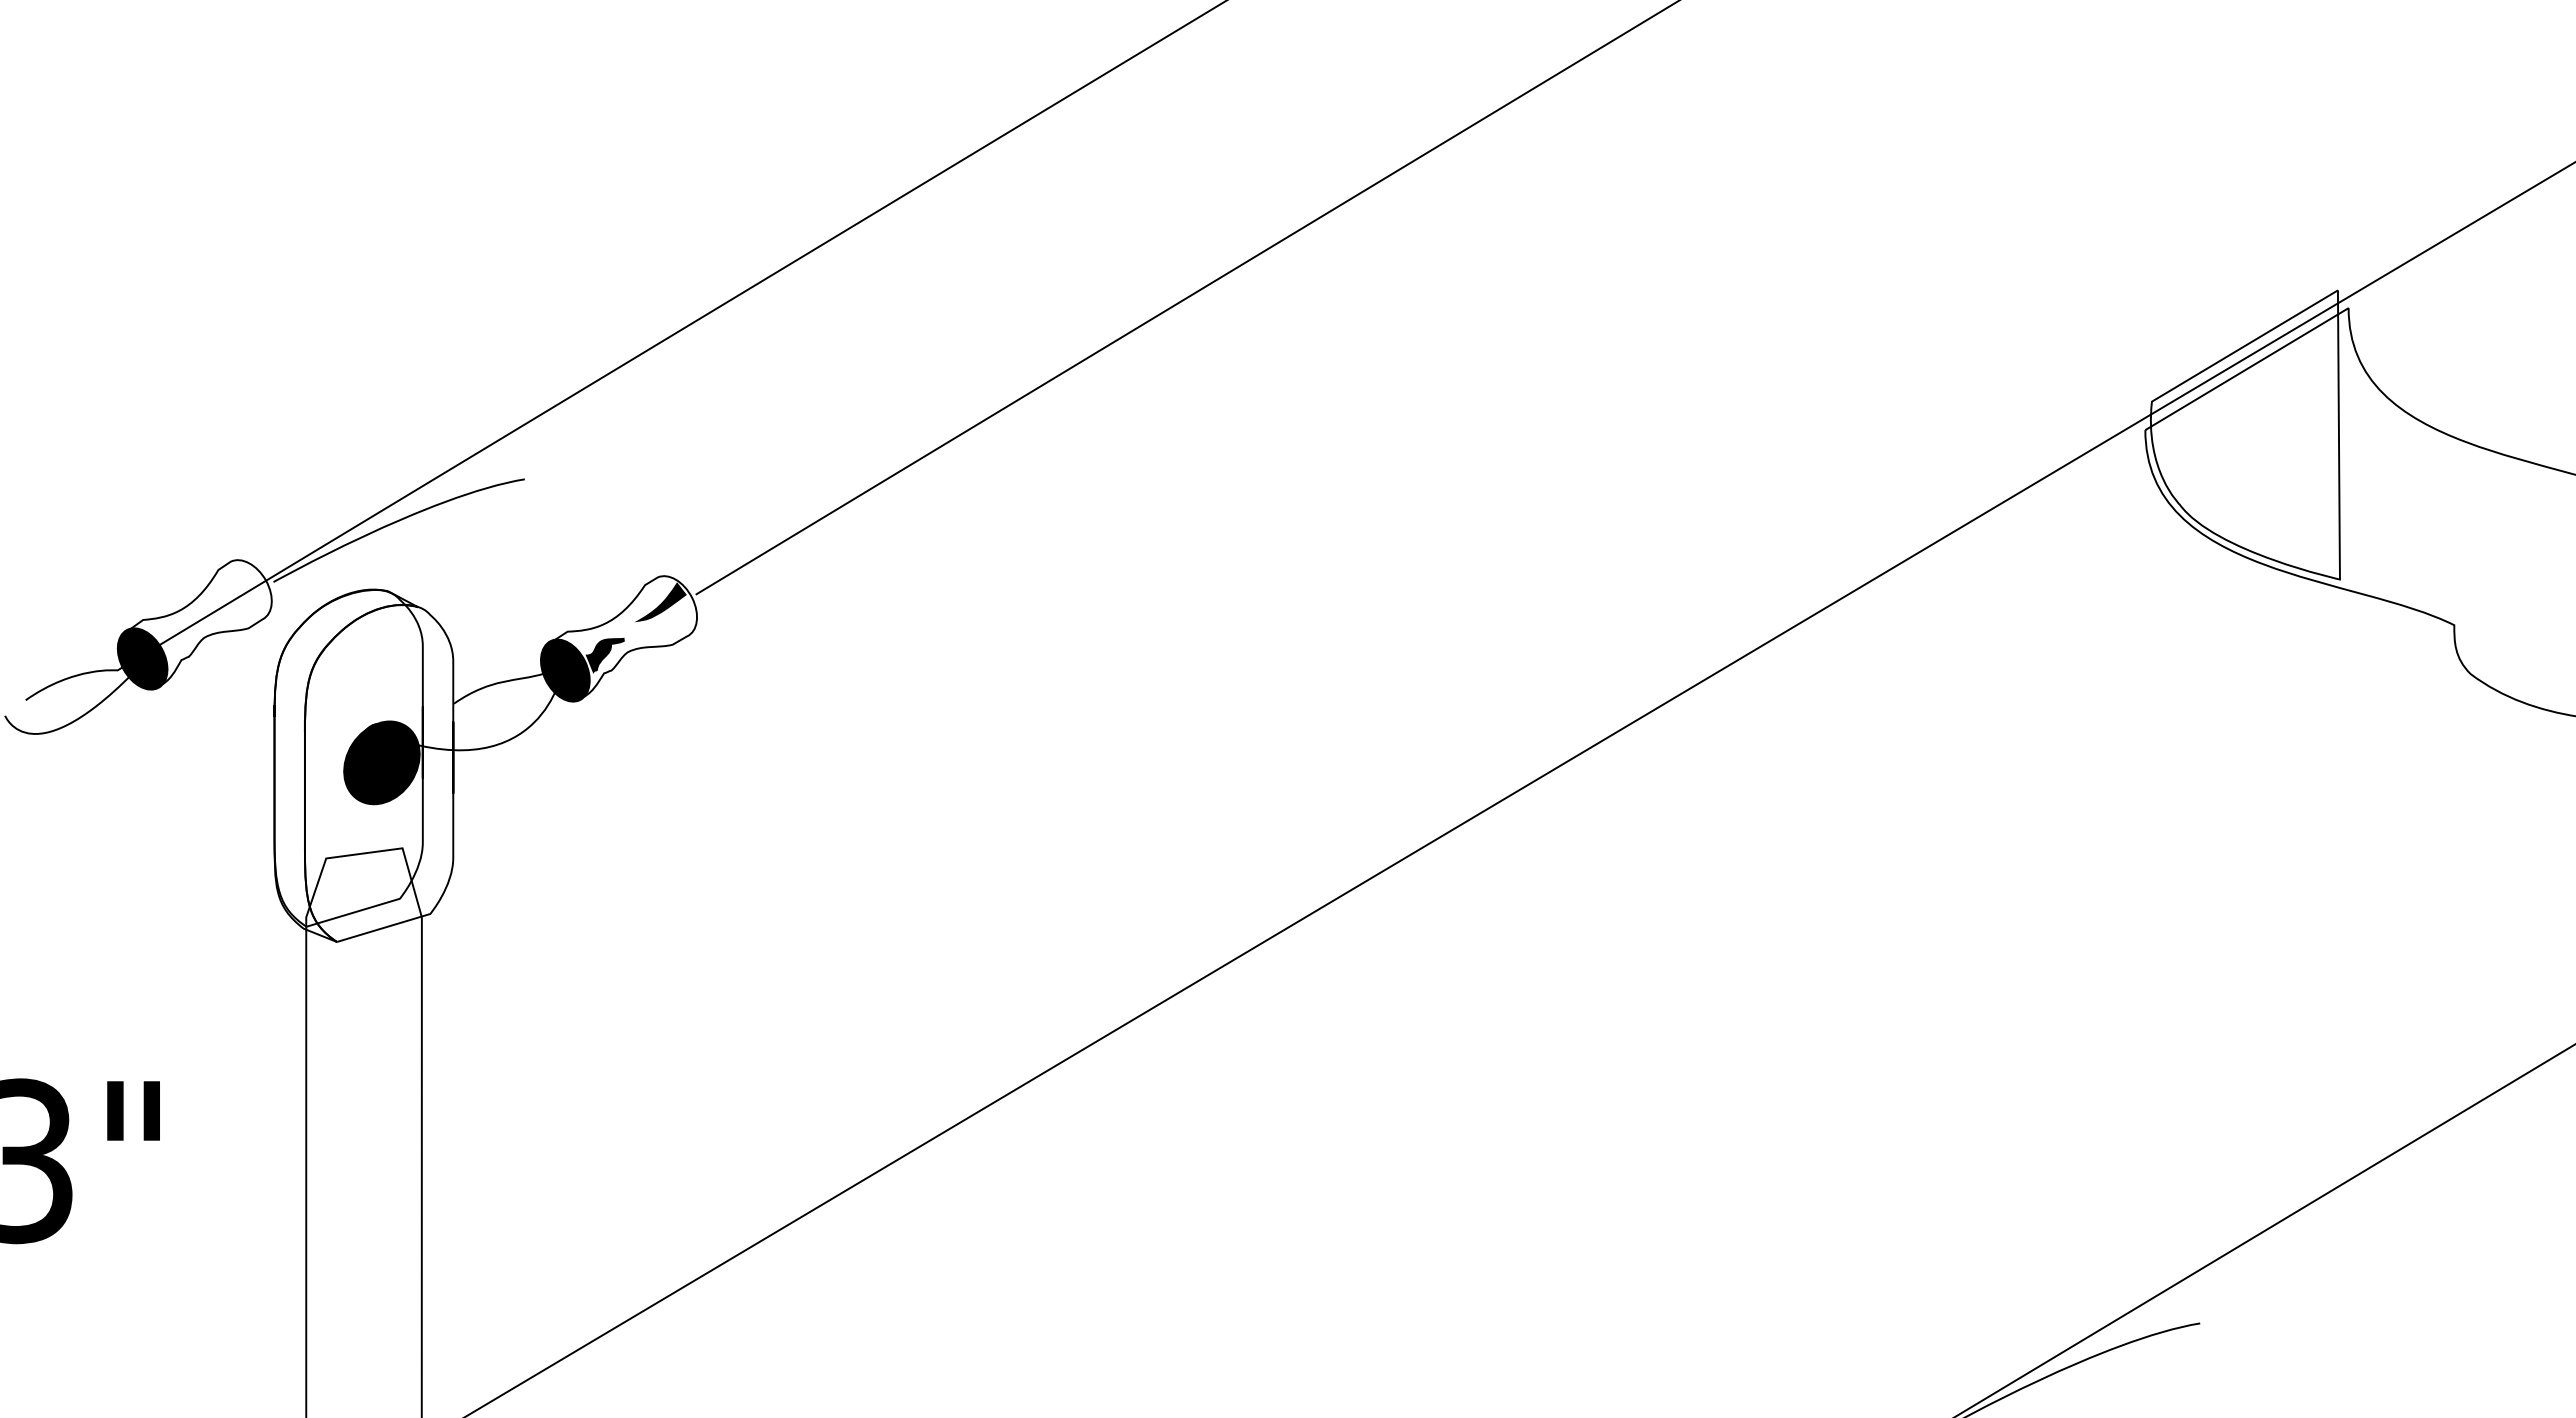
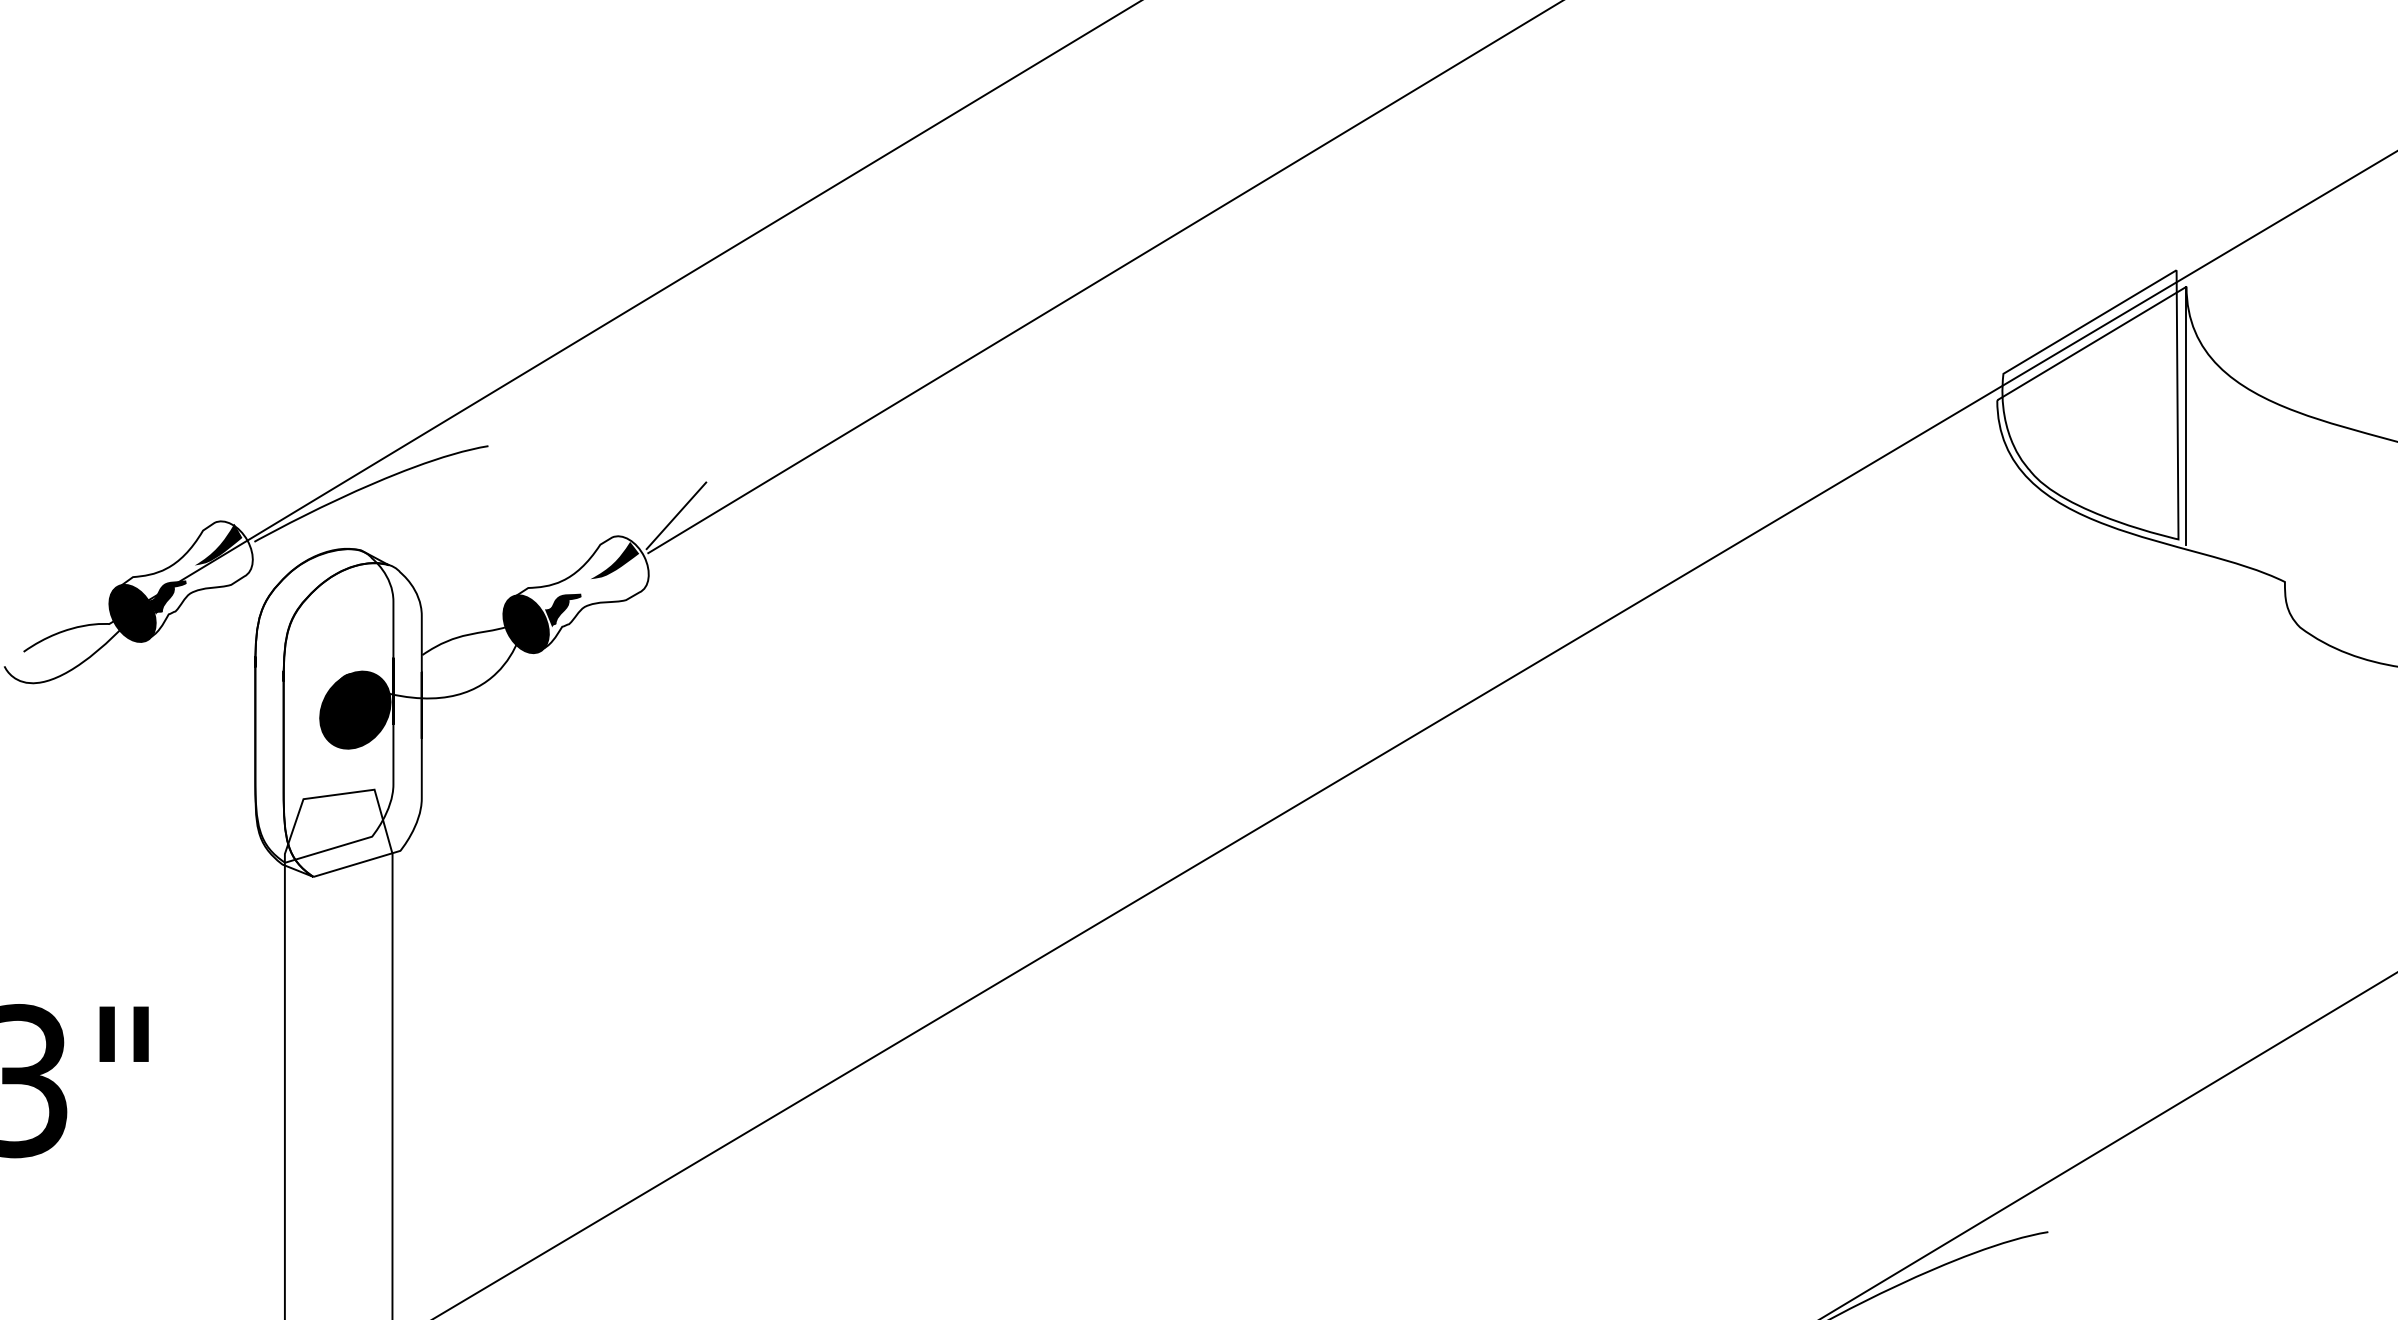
line: (2347, 446) -> (2185, 415), added
line: (726, 553) -> (676, 515), added
fill: (234, 584) -> (218, 544), added
fill: (179, 641) -> (166, 597), added

